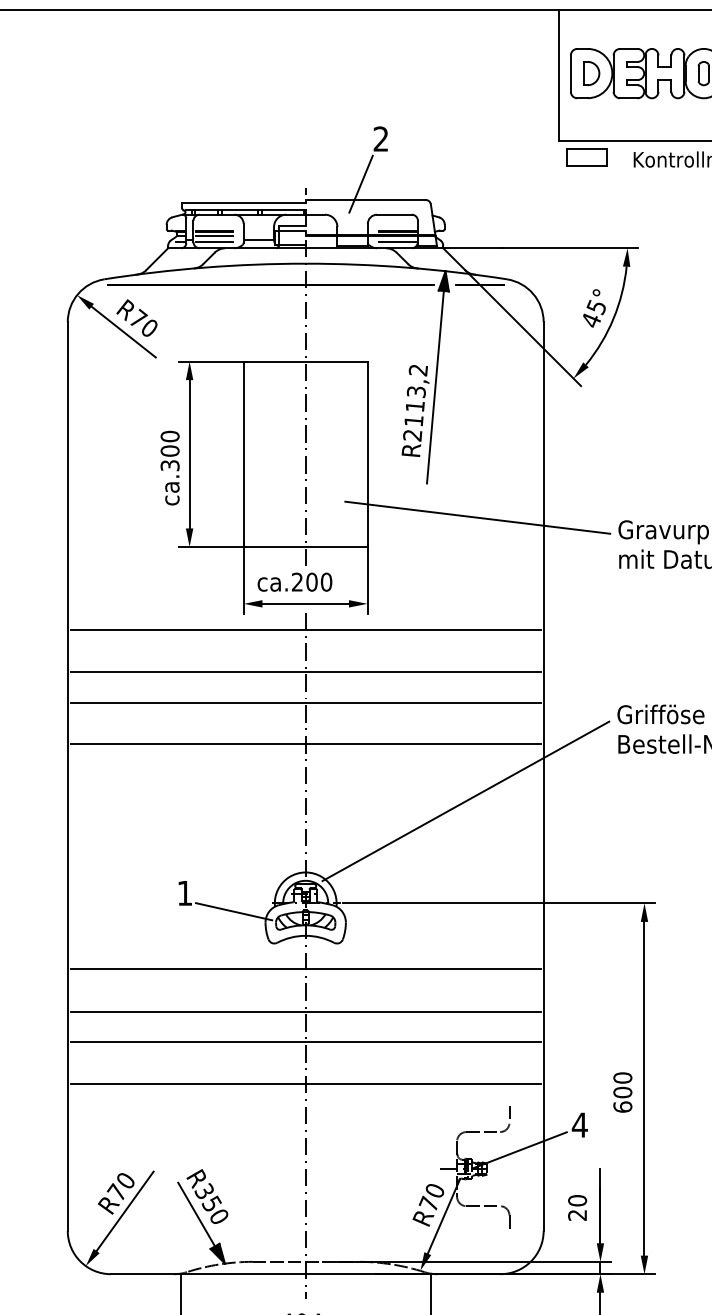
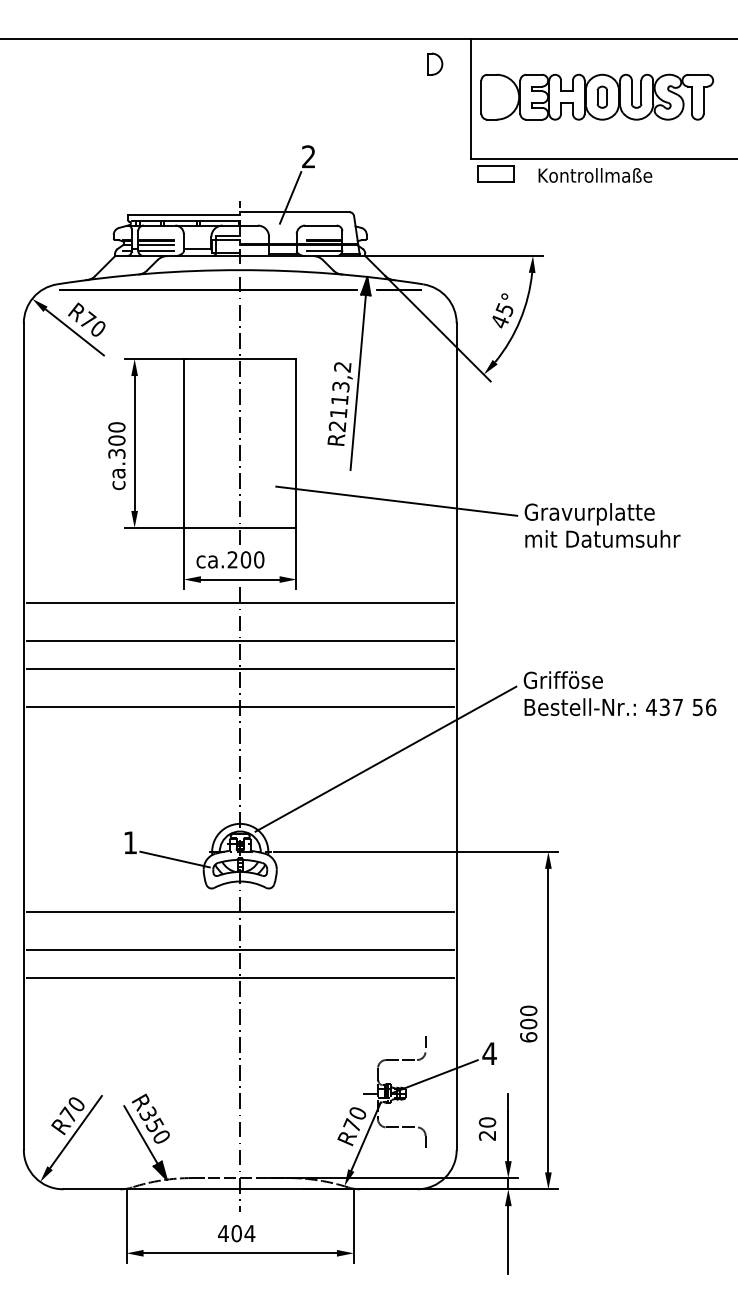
part: (591, 72) -> (435, 63), moved
line: (304, 1084) -> (239, 1016), removed

